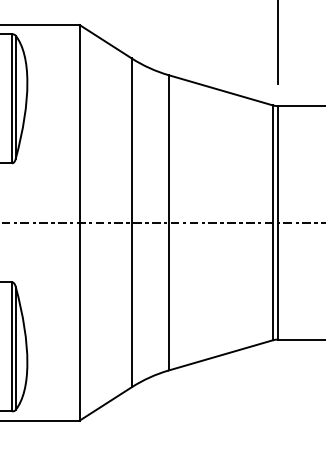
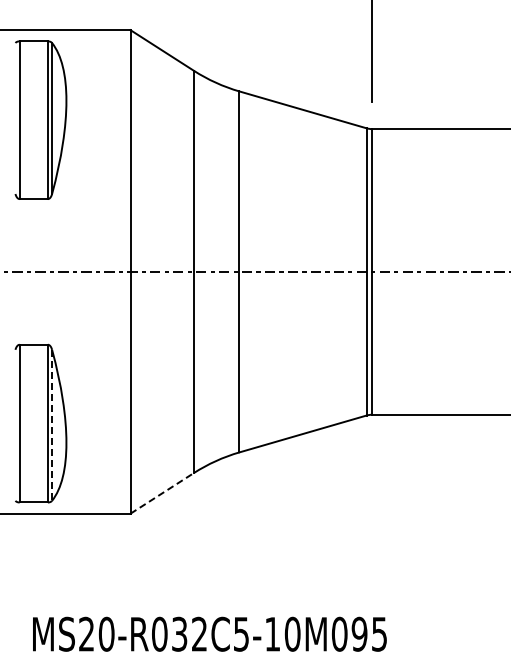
line: (15, 348) -> (52, 425), solid -> dashed
line: (105, 404) -> (162, 493), solid -> dashed

